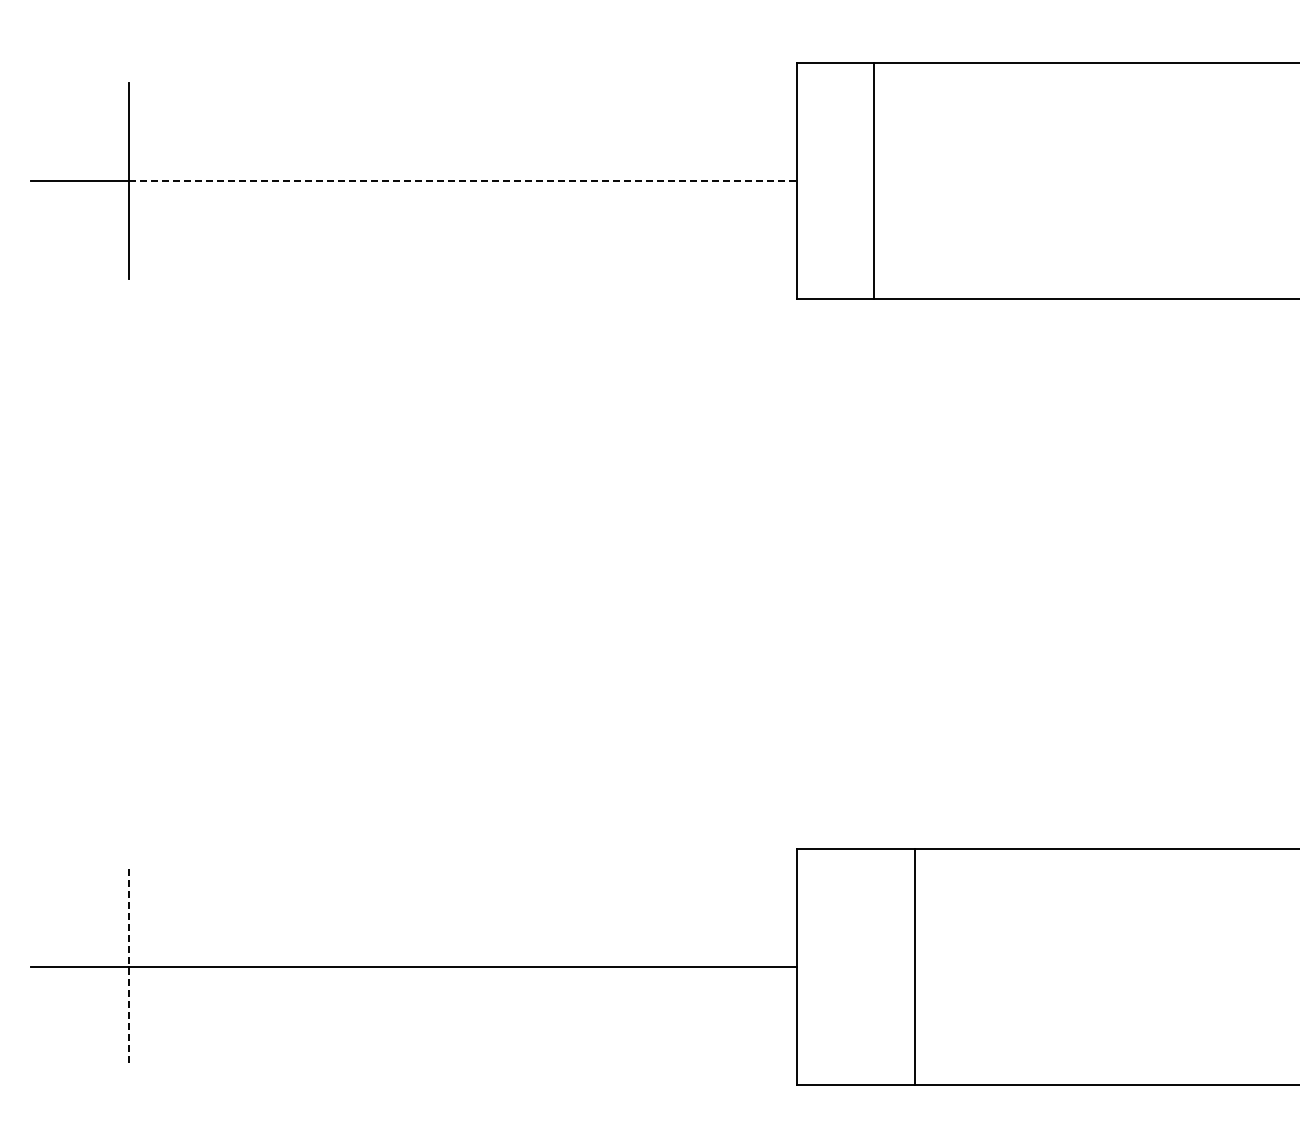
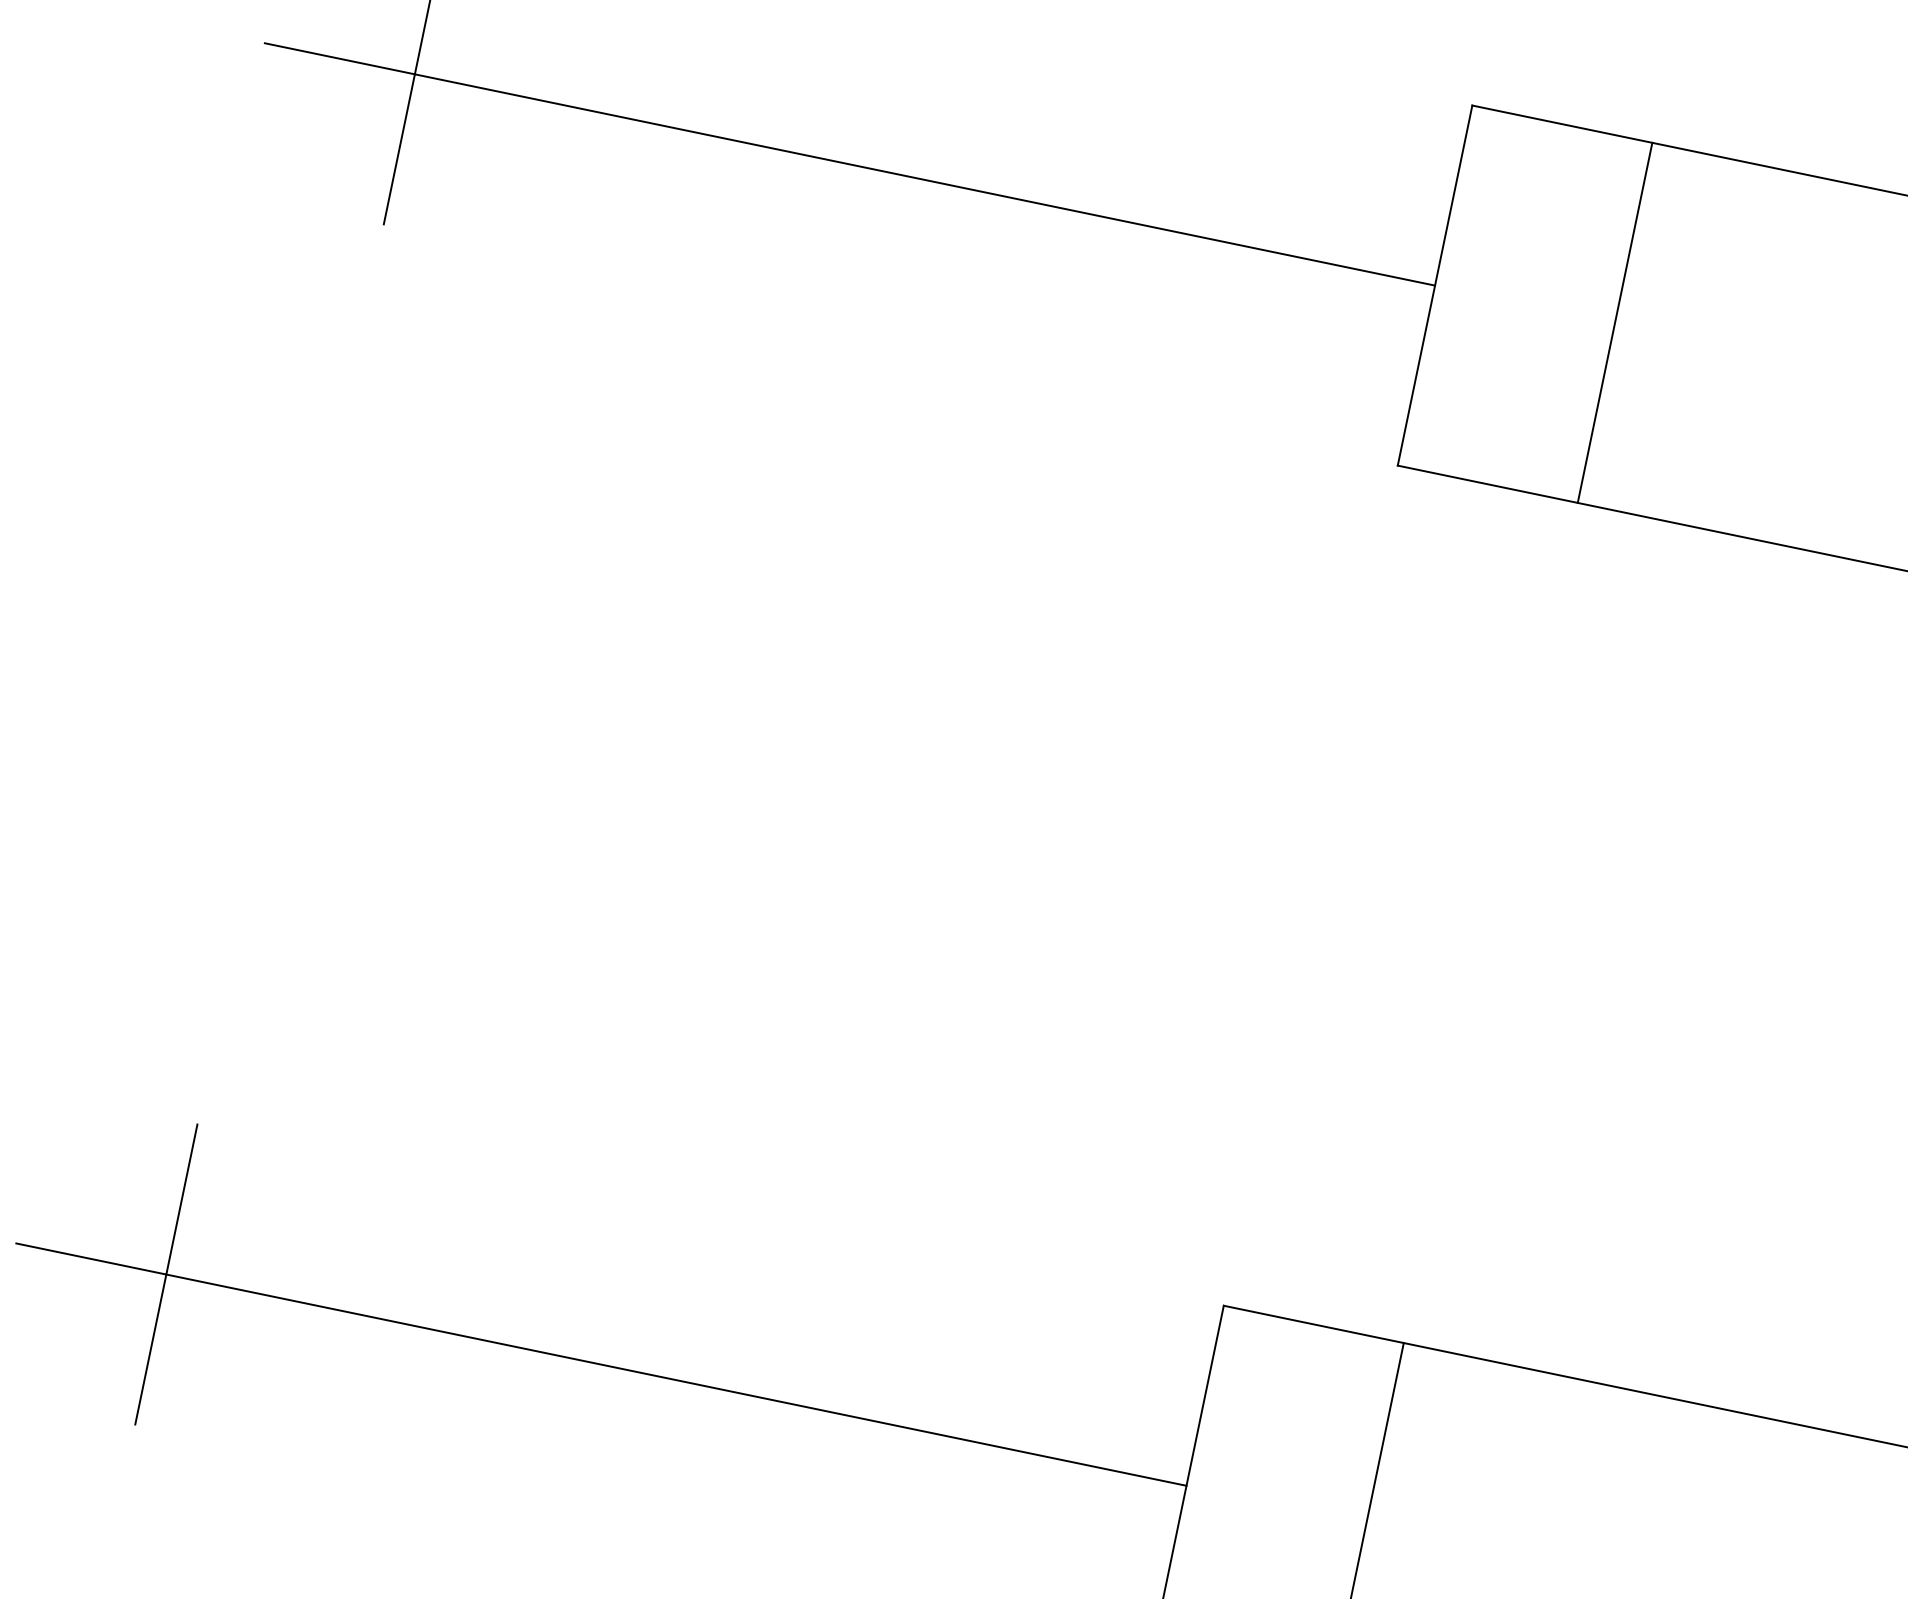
line: (463, 181) -> (925, 180), dashed -> solid
line: (873, 181) -> (1614, 323), moved
line: (129, 967) -> (166, 1275), dashed -> solid

